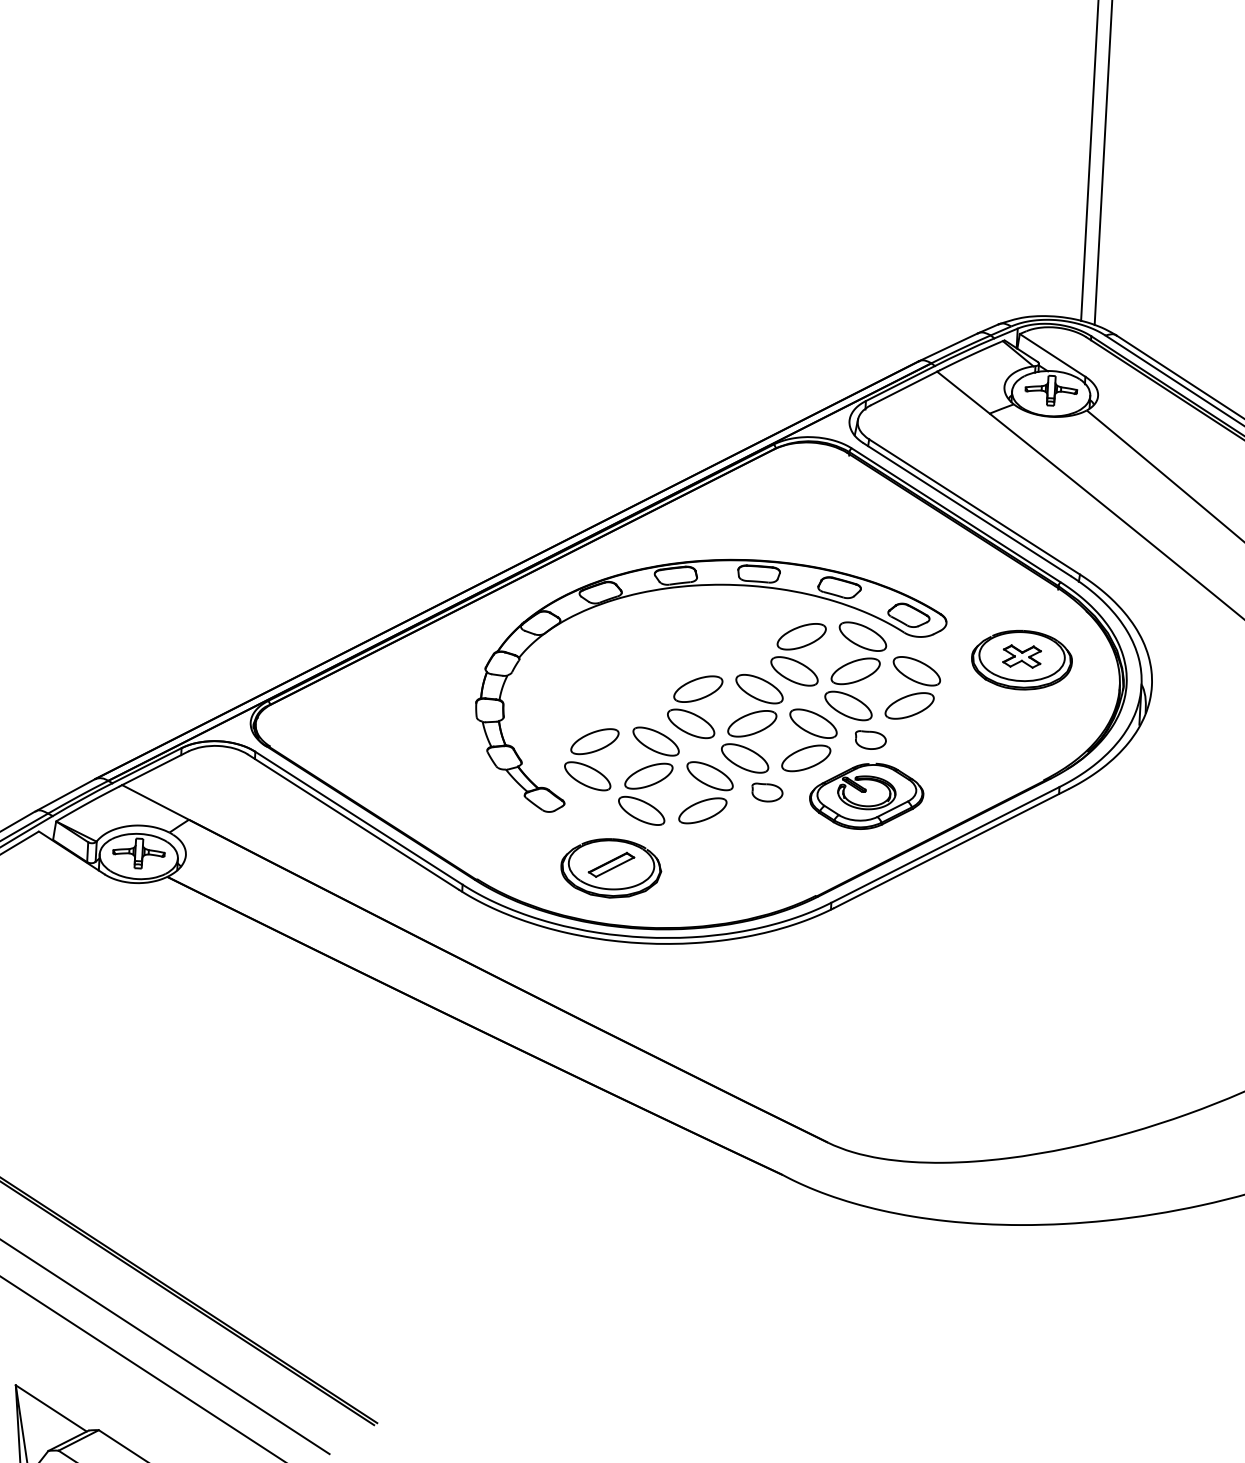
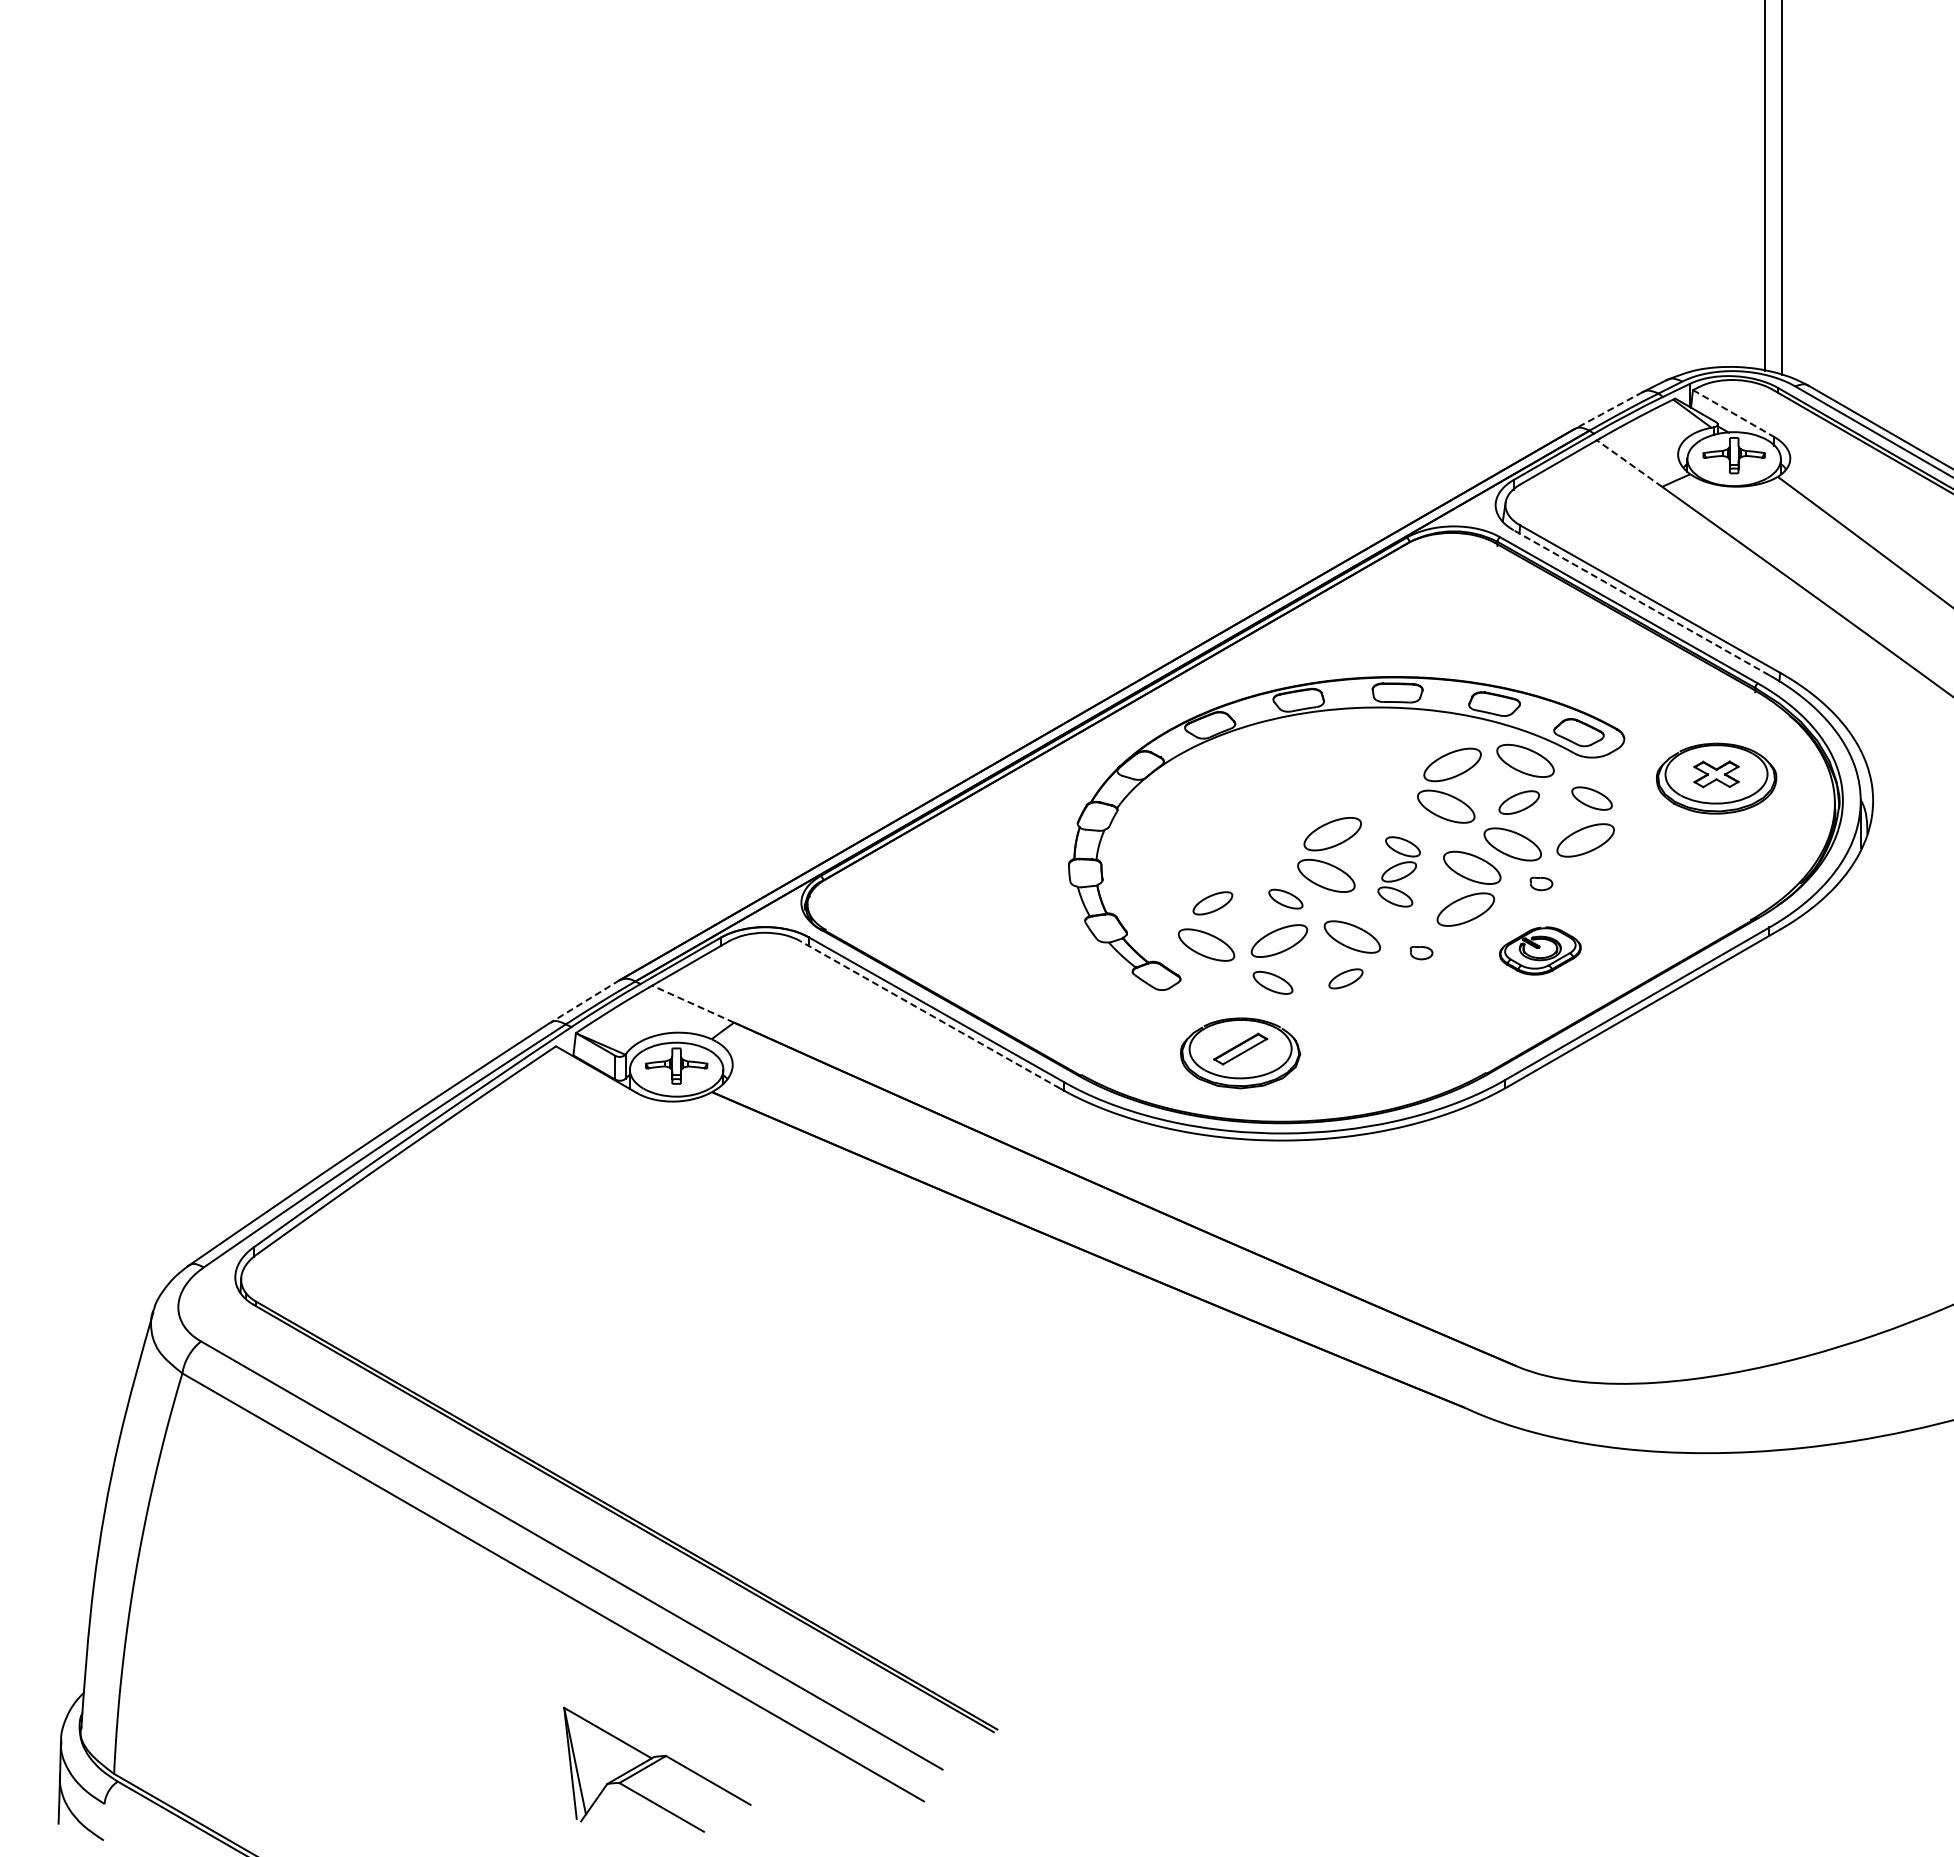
line: (948, 347) -> (1608, 410), solid -> dashed
line: (1052, 355) -> (1733, 413), solid -> dashed
line: (963, 392) -> (1629, 463), solid -> dashed
line: (967, 509) -> (1641, 602), solid -> dashed
part: (856, 671) -> (1519, 802), size x0.7
part: (916, 671) -> (1591, 798), size x0.7
part: (751, 723) -> (1398, 871), size x0.6
part: (870, 739) -> (1541, 883), size x0.6
part: (655, 740) -> (1285, 898), size x0.6
part: (594, 741) -> (1212, 903), size x0.7
part: (767, 792) -> (1421, 952), size x0.6
line: (65, 795) -> (585, 1001), solid -> dashed
part: (866, 795) -> (1540, 950), size x0.6
line: (155, 802) -> (693, 1004), solid -> dashed
part: (641, 810) -> (1272, 982), size x0.7
part: (702, 810) -> (1345, 978), size x0.6
line: (352, 821) -> (929, 1014), solid -> dashed

